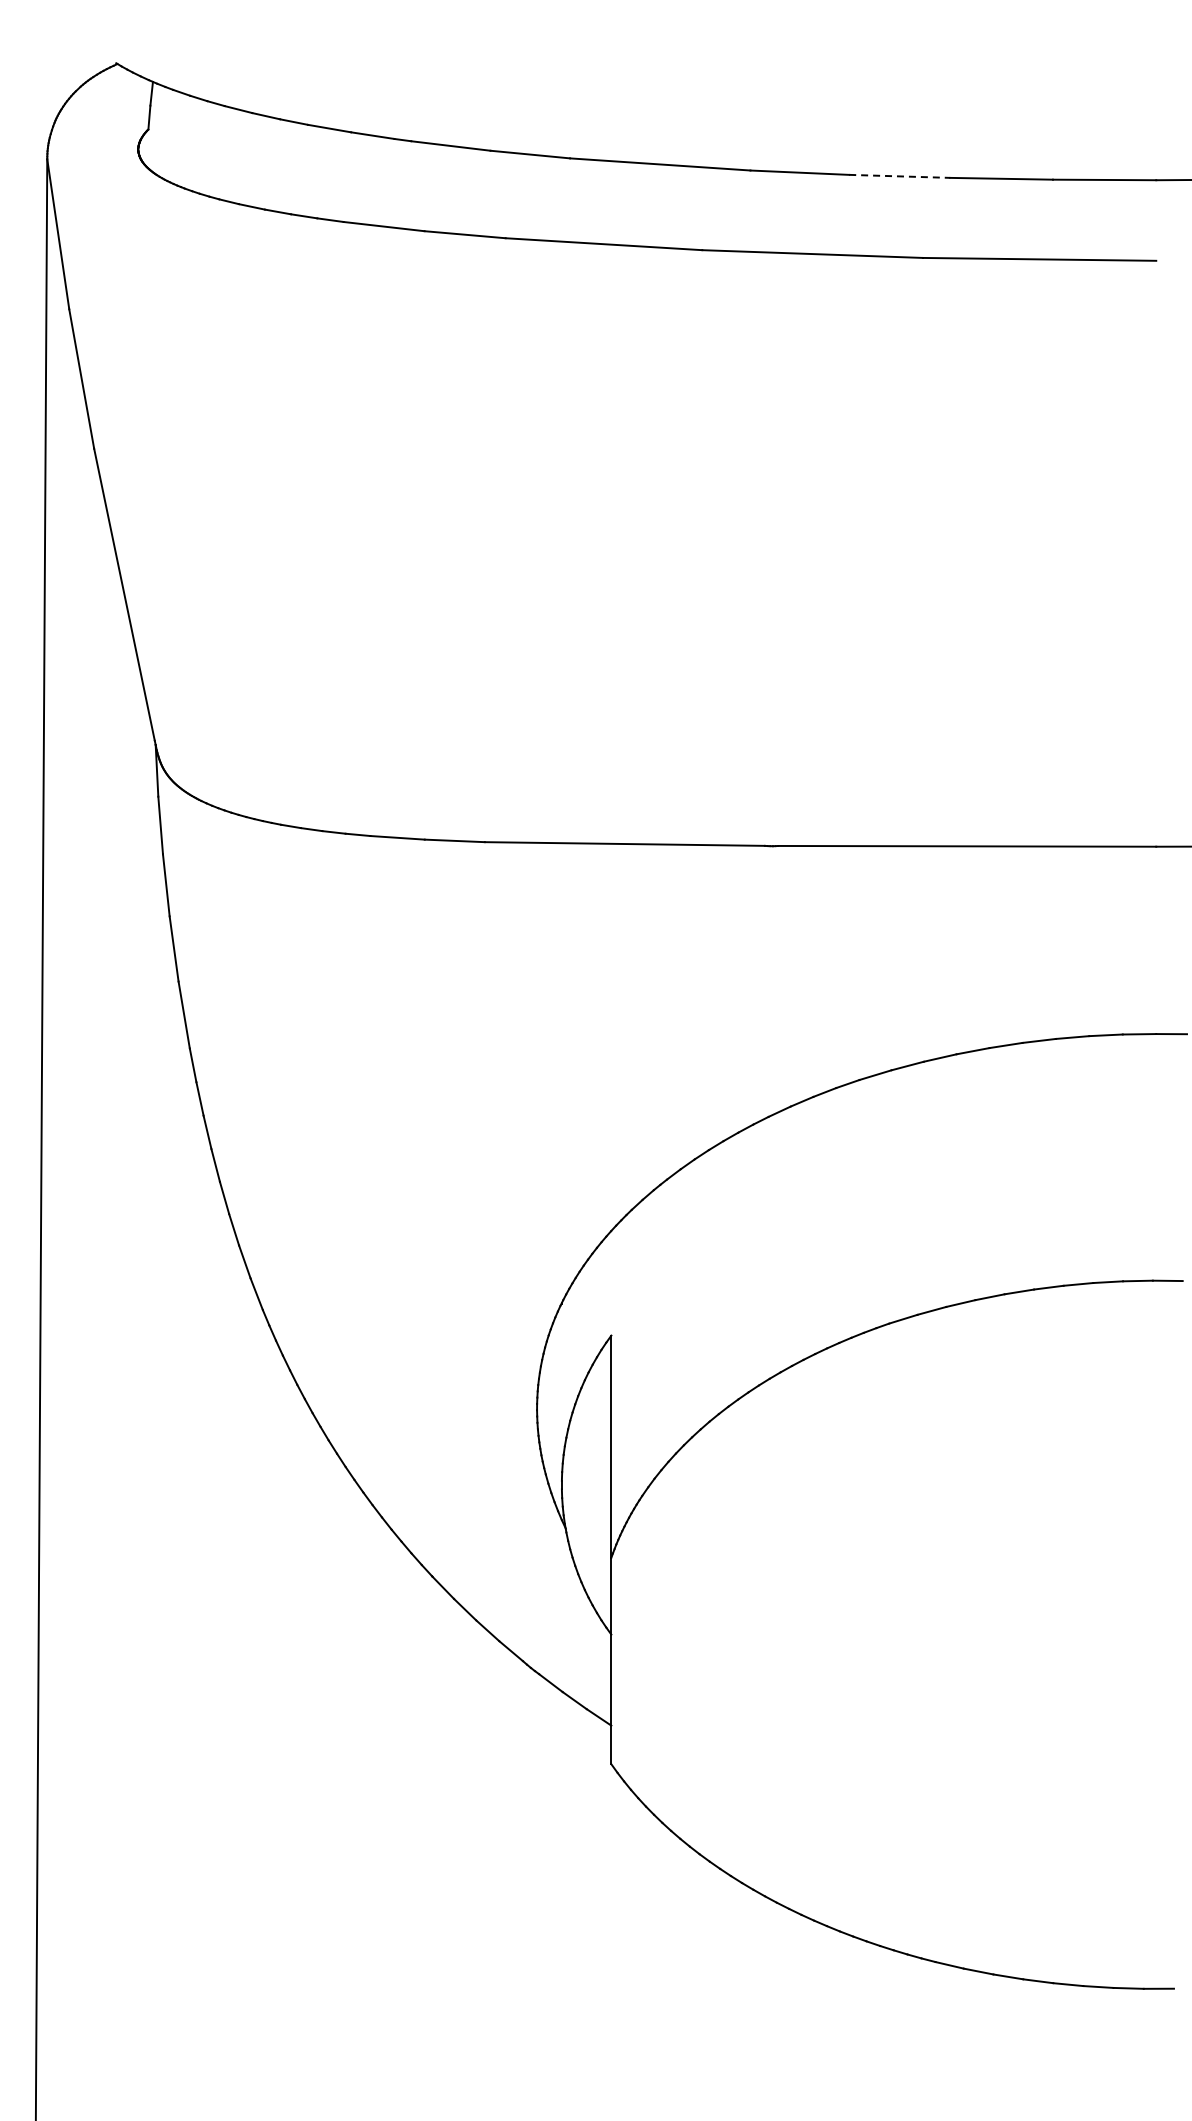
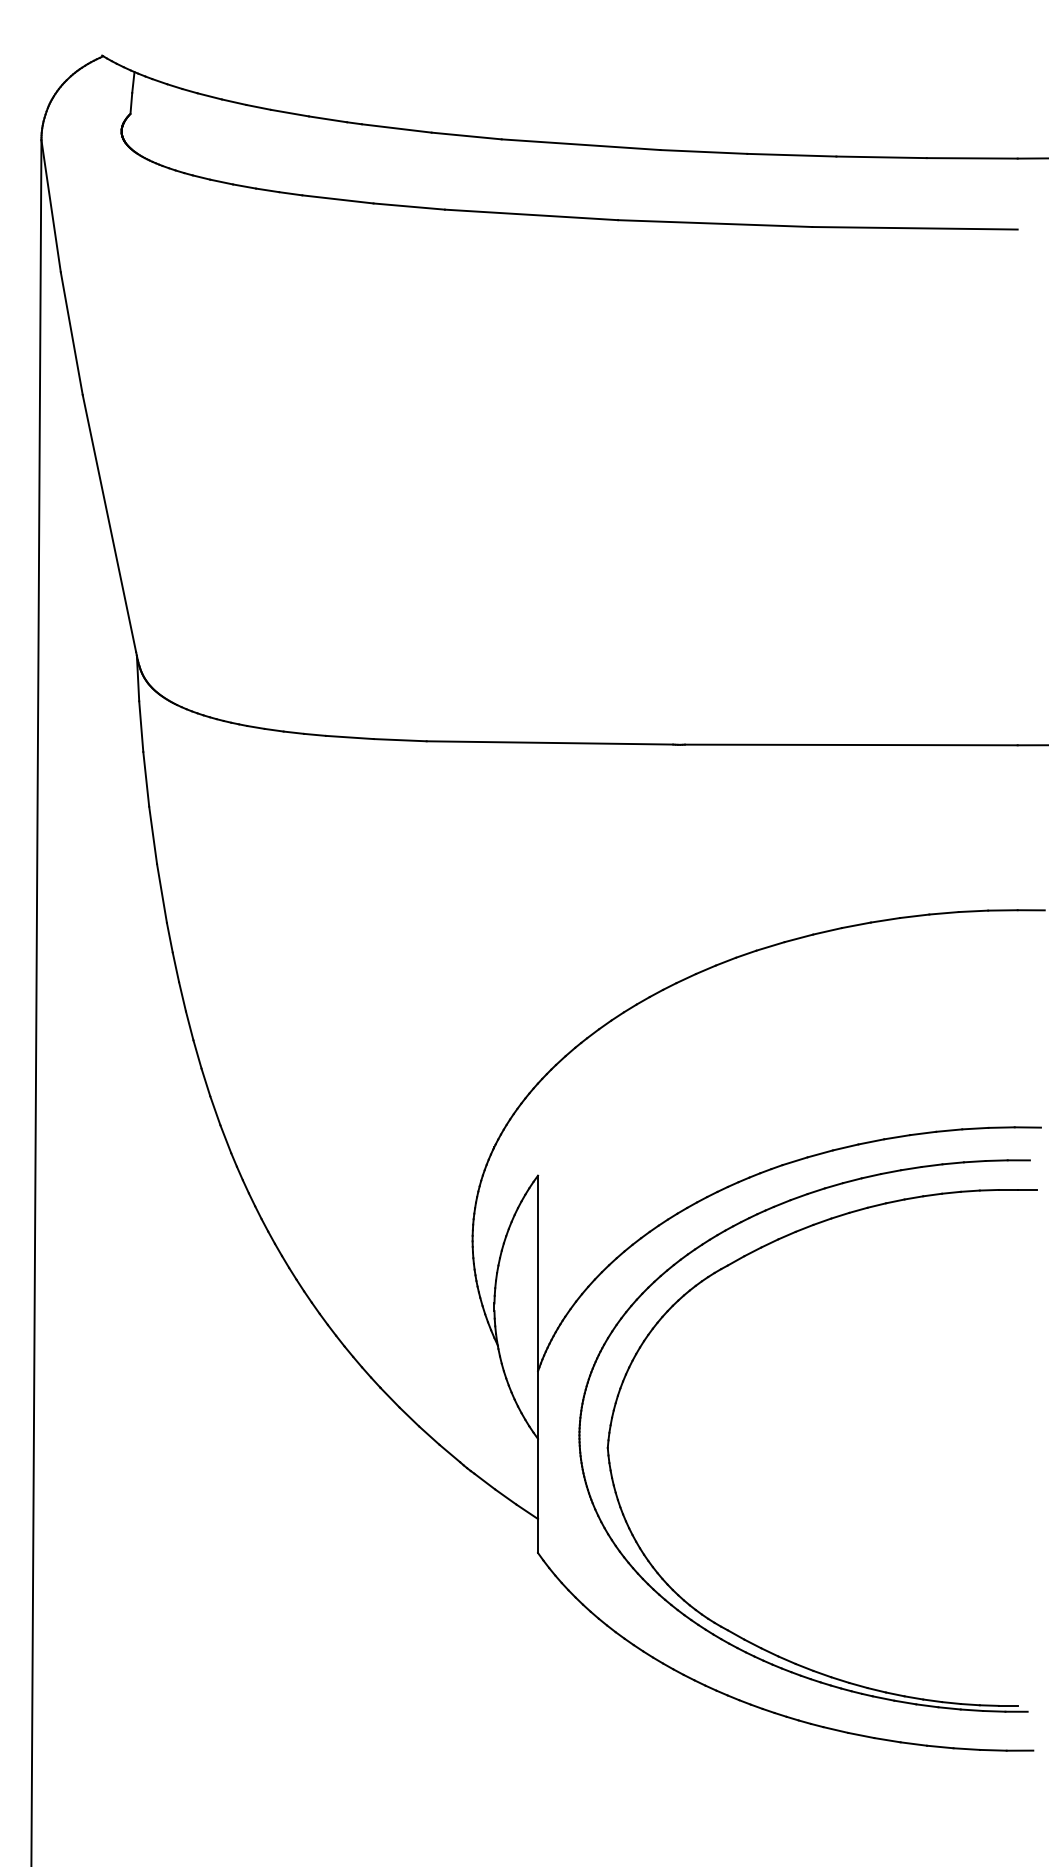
line: (899, 176) -> (791, 155), dashed -> solid
part: (790, 1462) -> (695, 1287), added

